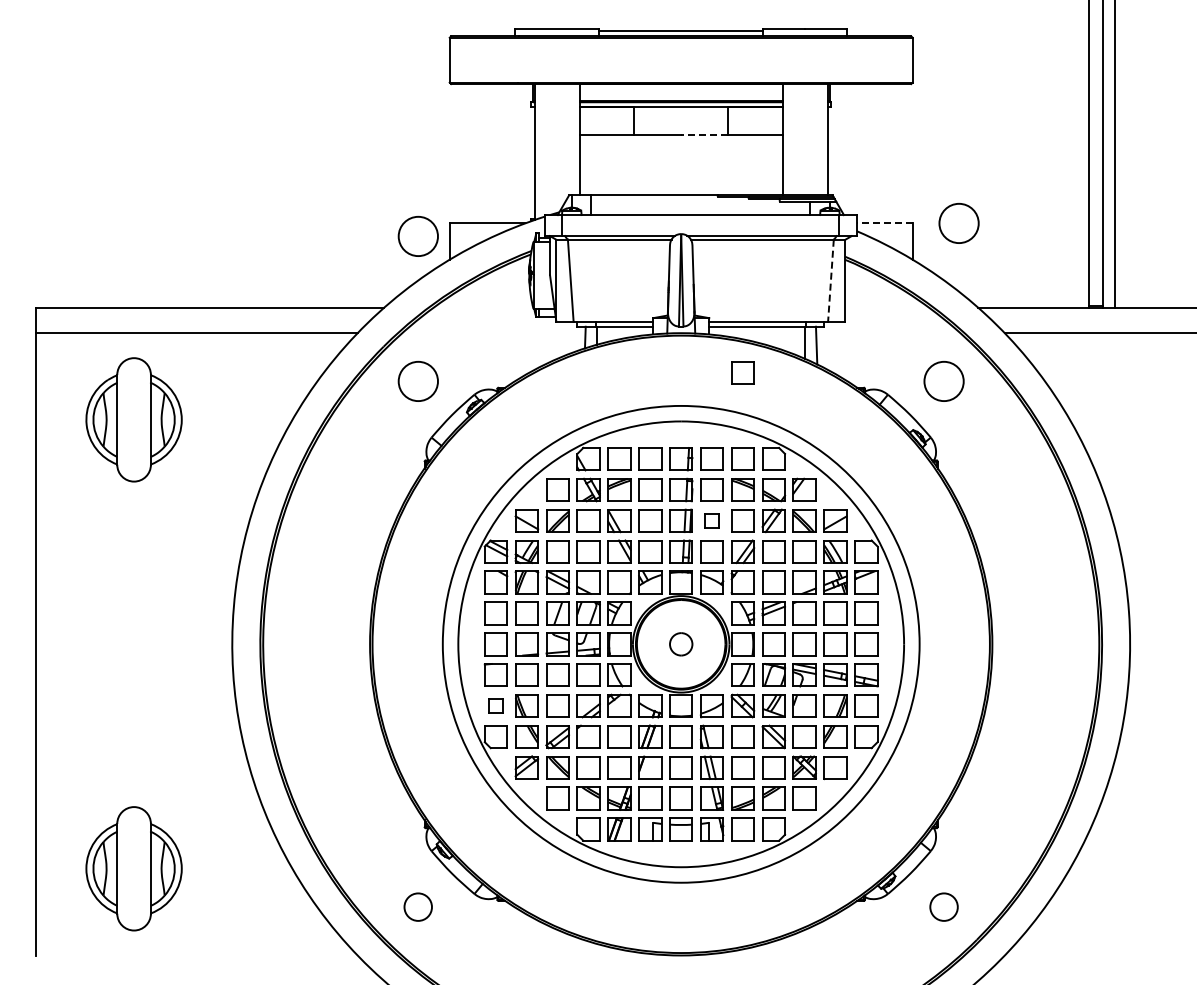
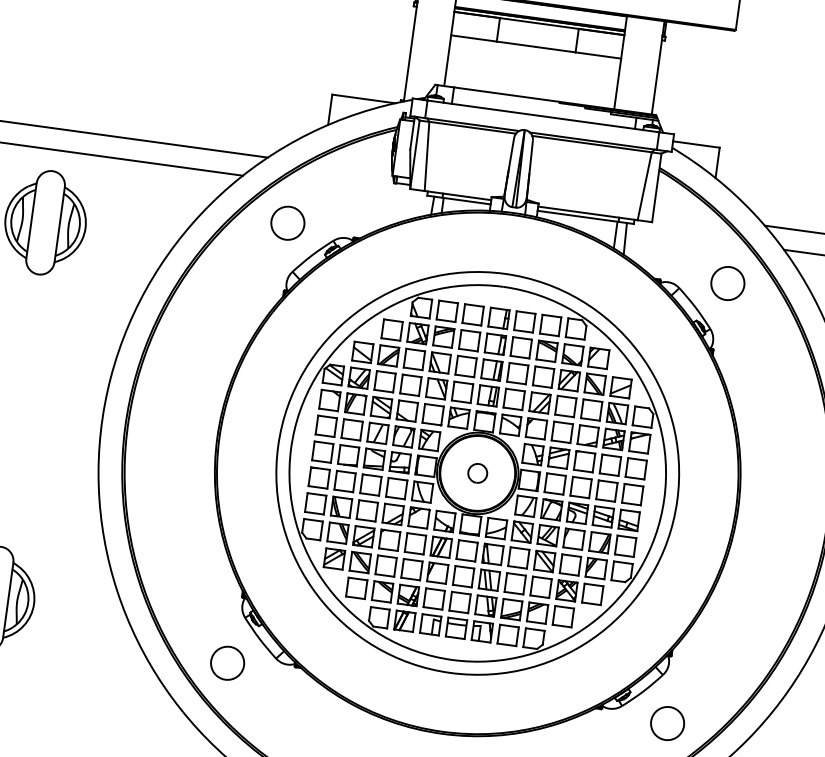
line: (704, 134) -> (555, 49), dashed -> solid
line: (884, 223) -> (696, 144), dashed -> solid
circle: (958, 223) -> (758, 152), removed
circle: (417, 236) -> (303, 101), removed
line: (830, 281) -> (644, 186), dashed -> solid
part: (742, 372) -> (560, 252), removed
part: (711, 520) -> (517, 373), size x1.67
part: (495, 705) -> (315, 503), size x1.67
circle: (417, 906) -> (227, 662), size x1.43
circle: (943, 906) -> (667, 722), size x1.43

